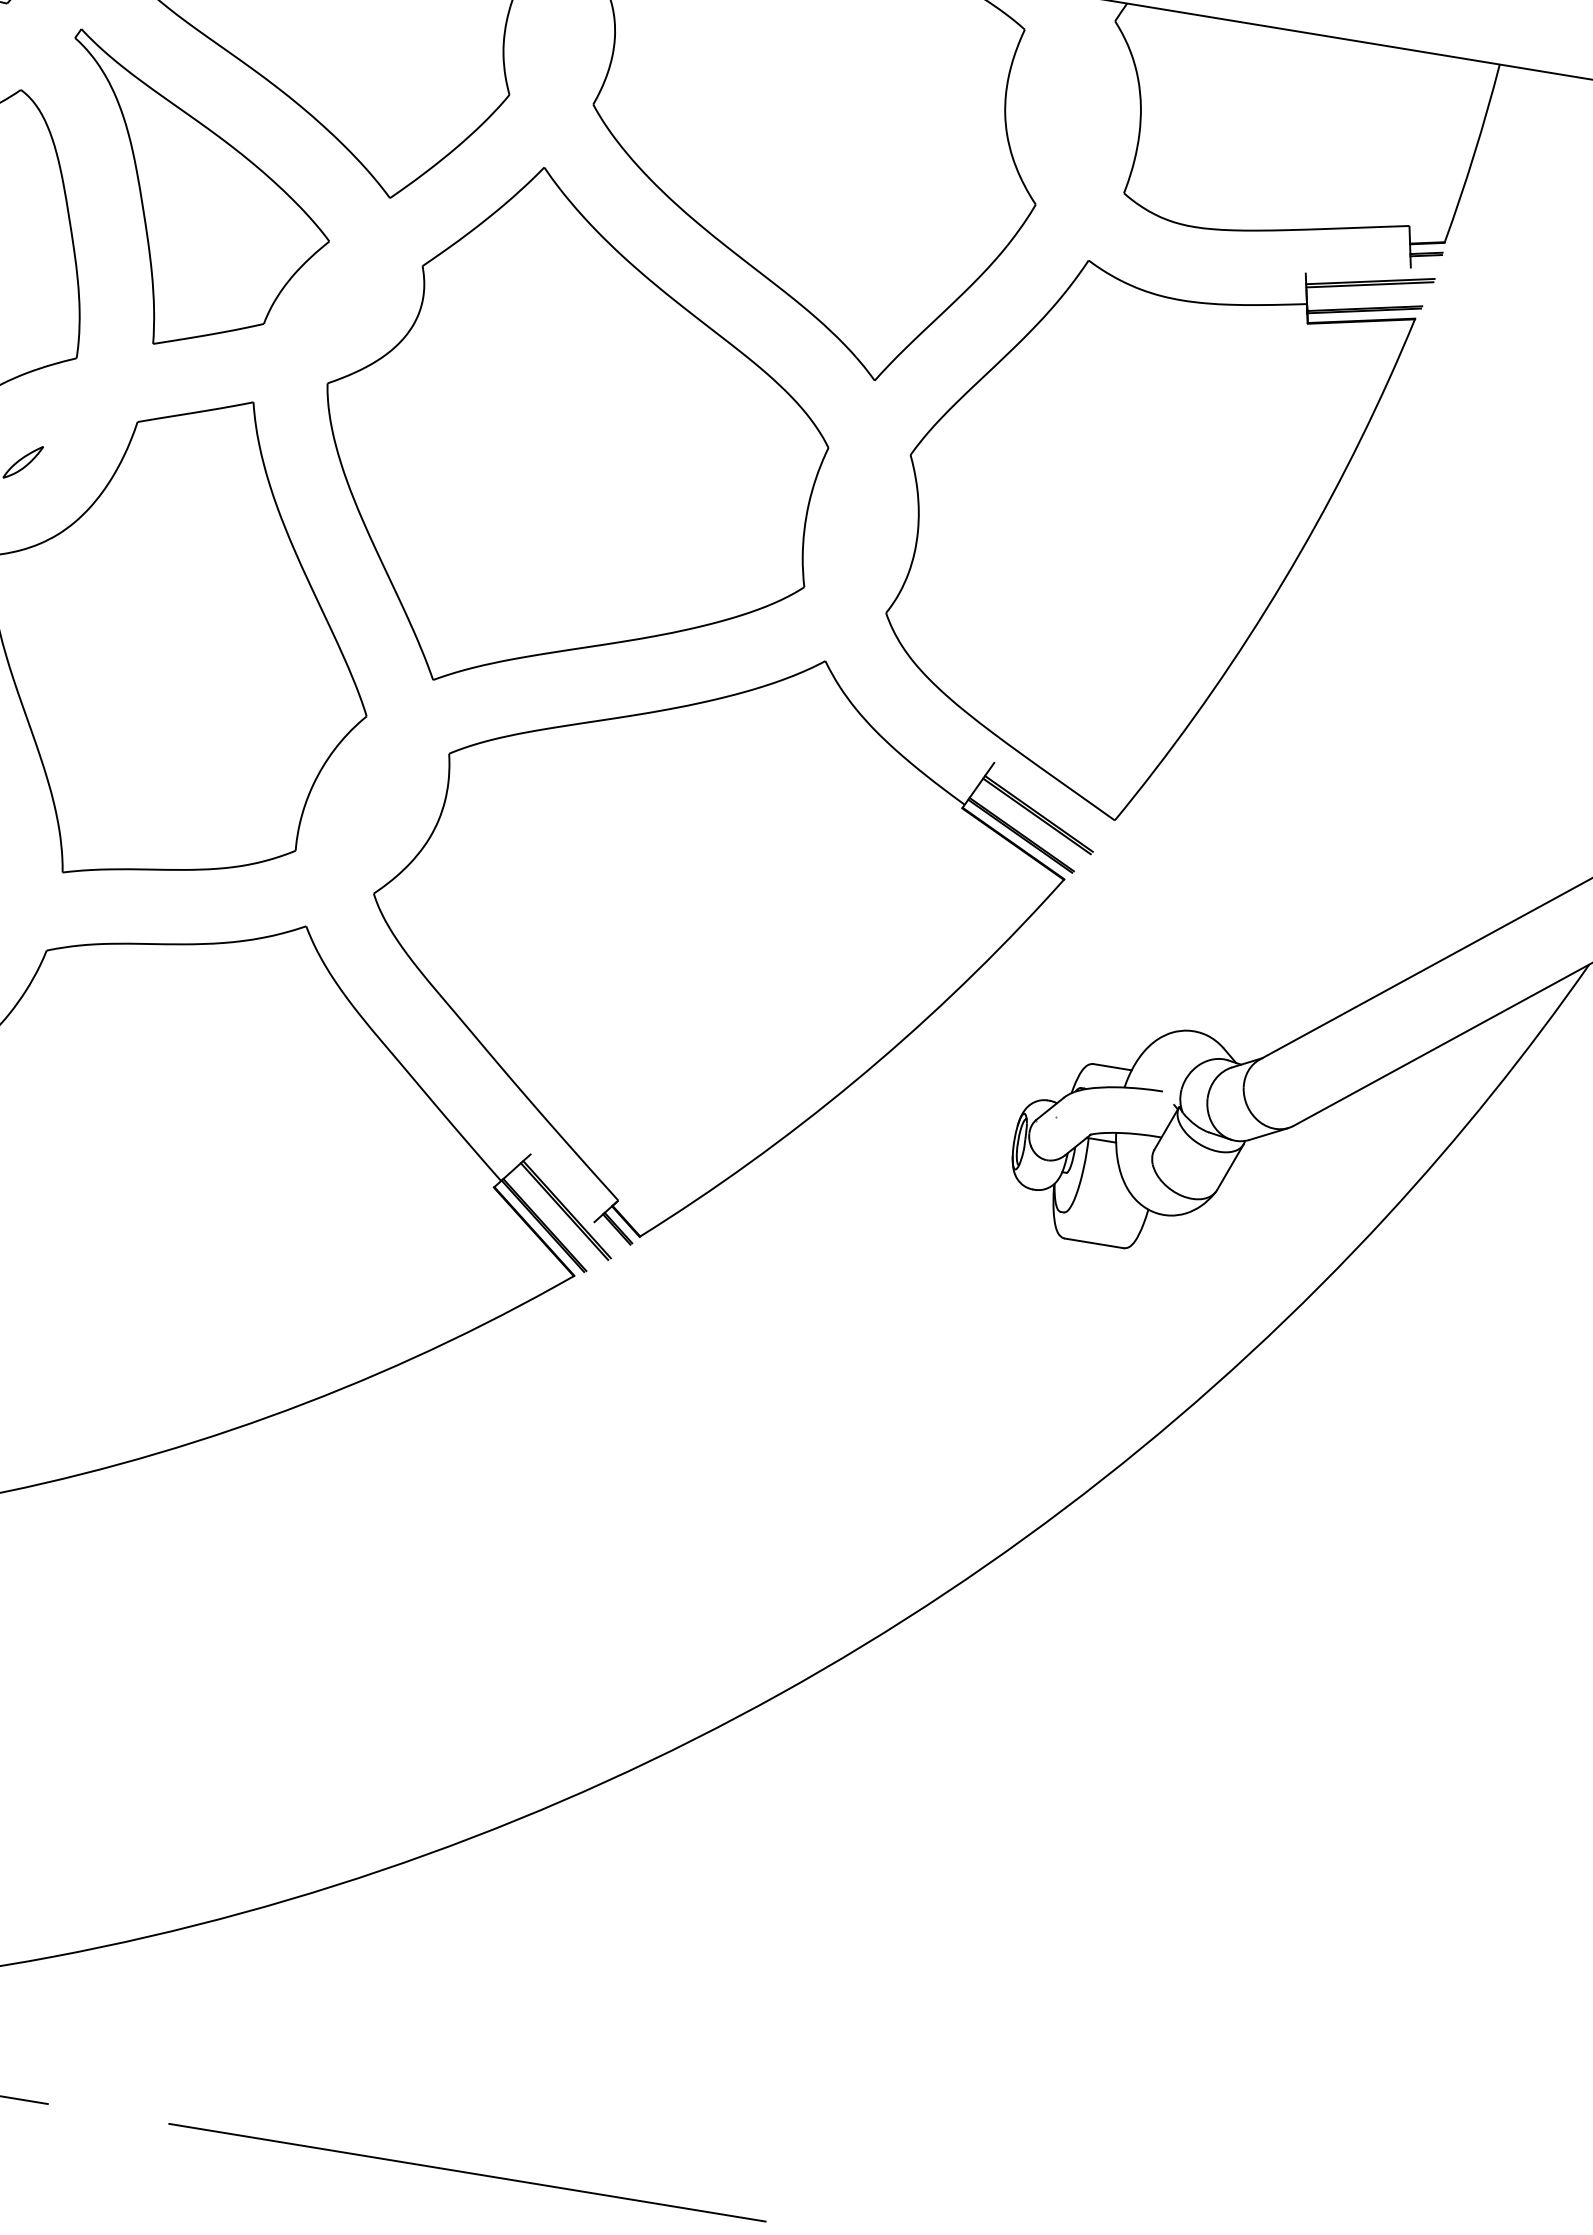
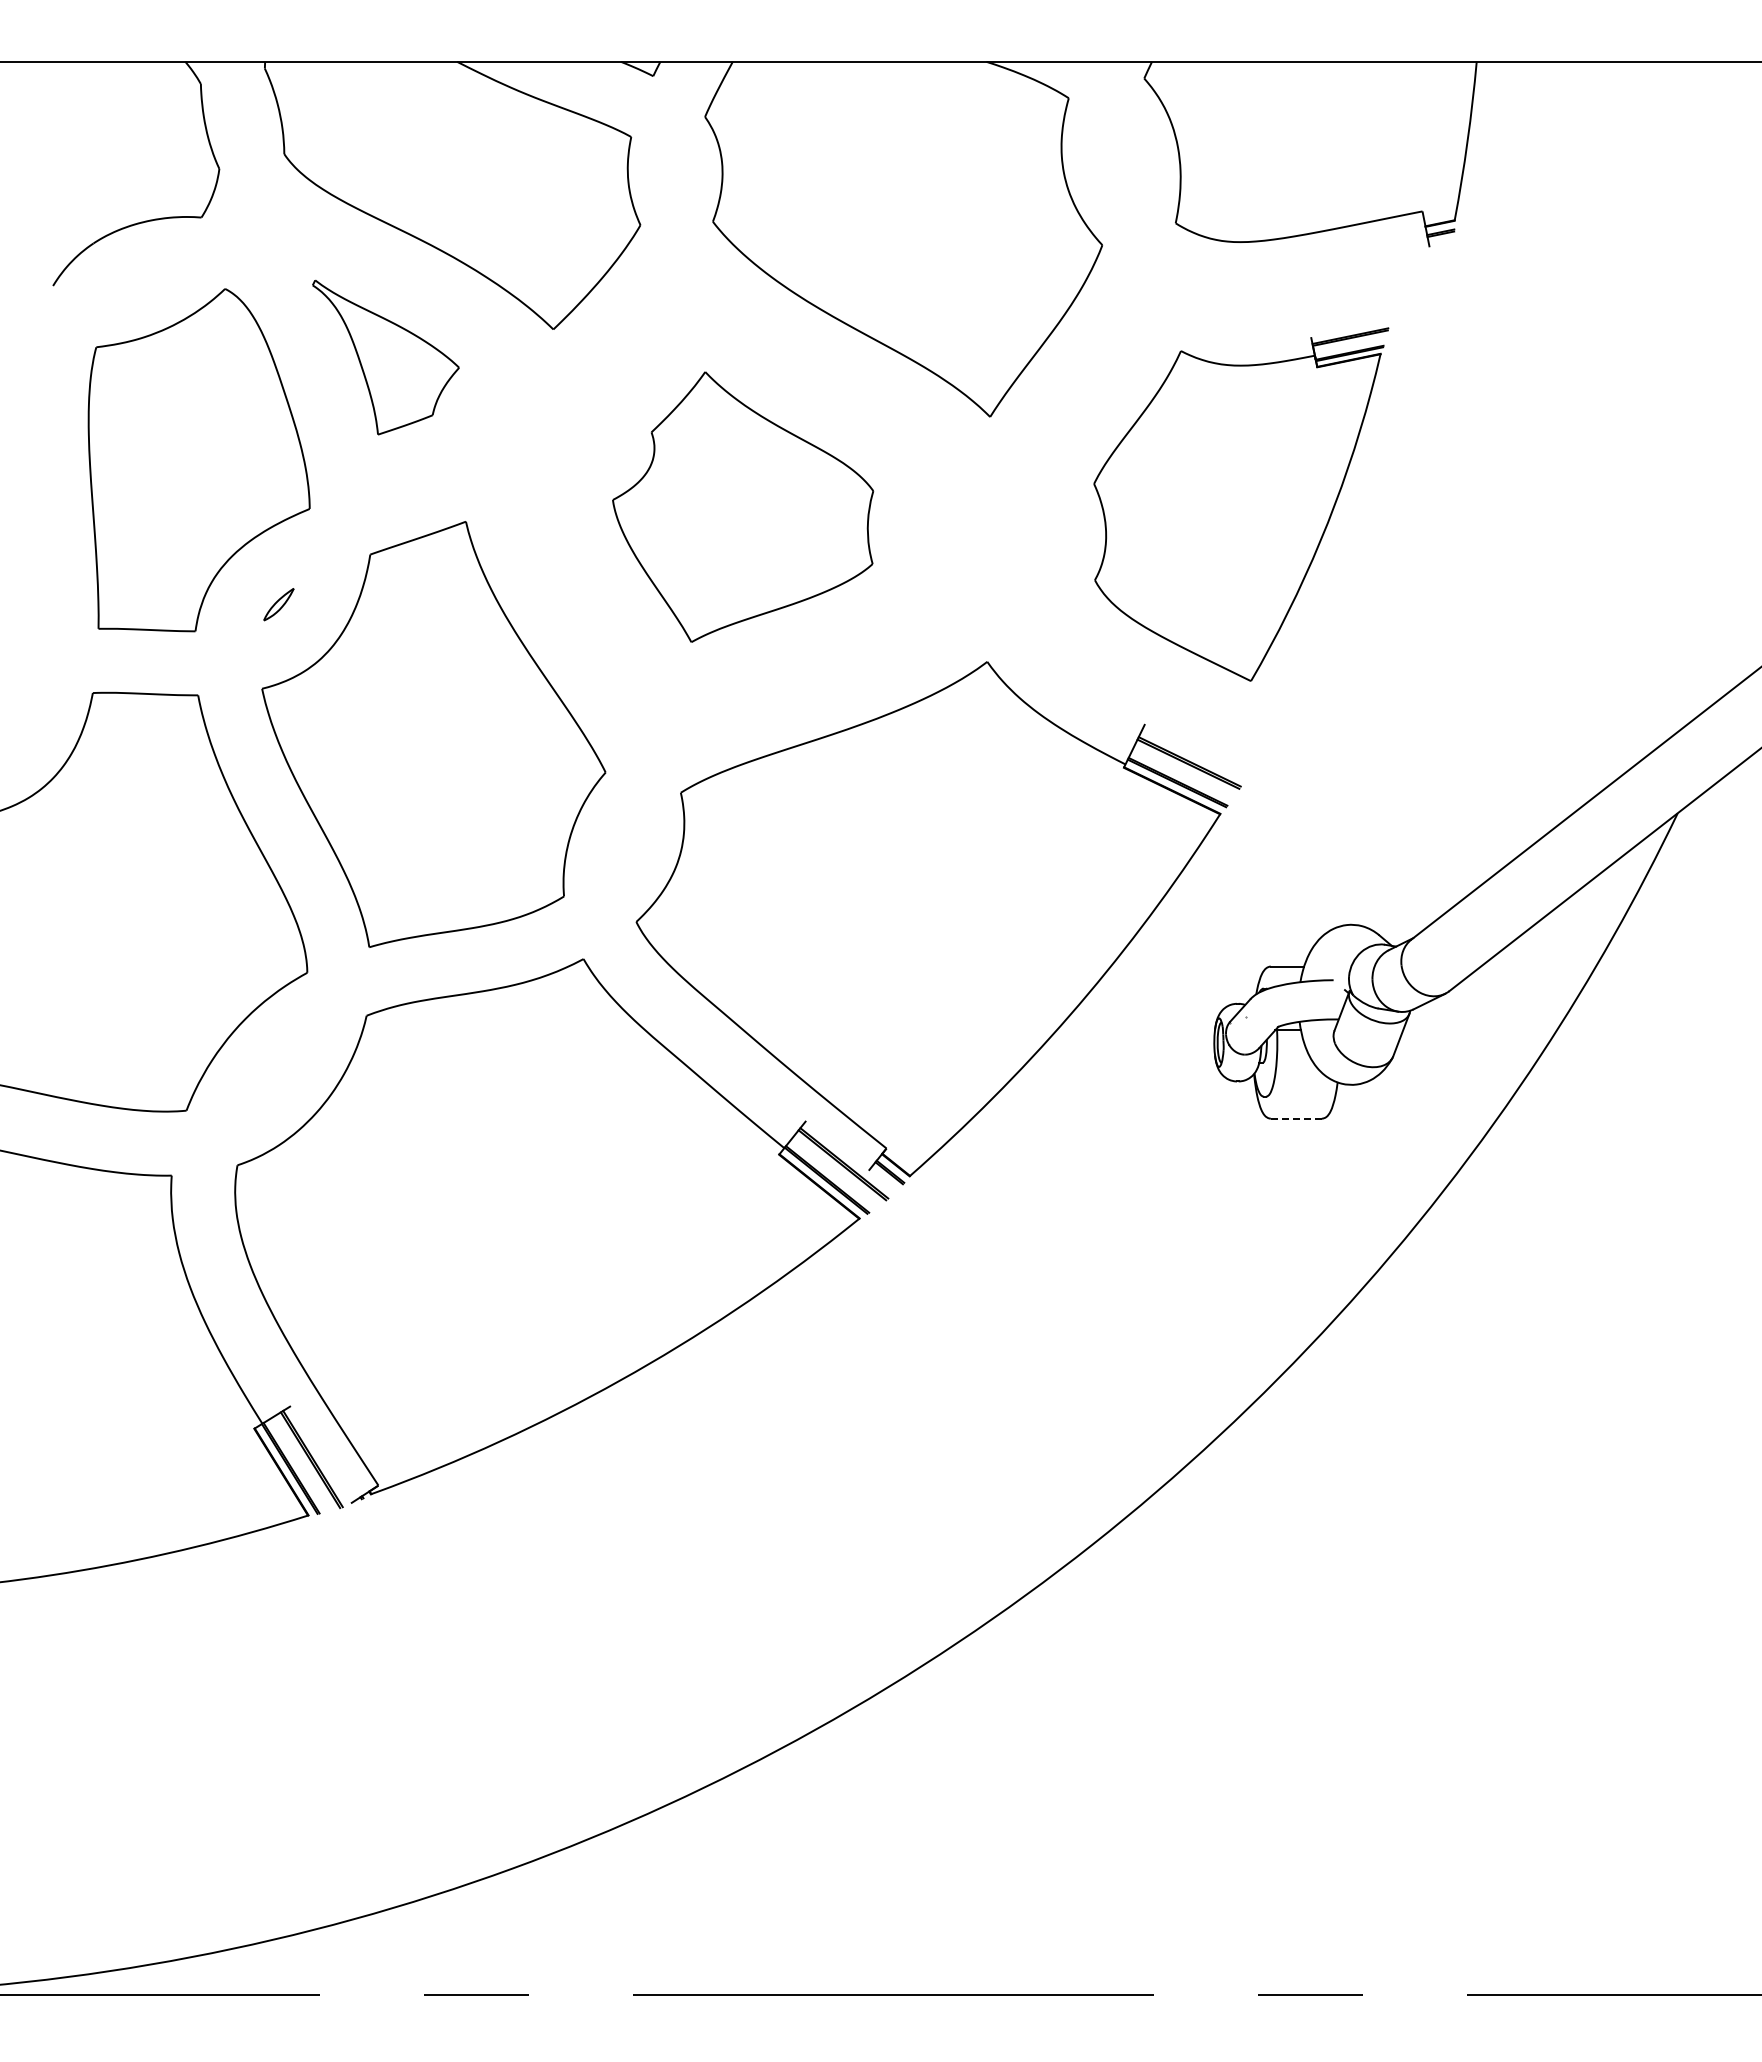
part: (192, 198) -> (385, 357), size x0.6
part: (573, 436) -> (742, 506), size x0.6
part: (1146, 528) -> (1241, 504), size x0.7
line: (1093, 1243) -> (1295, 1118), solid -> dashed

